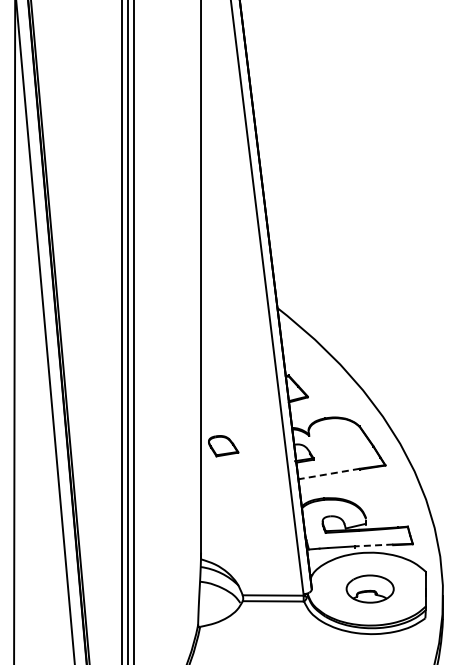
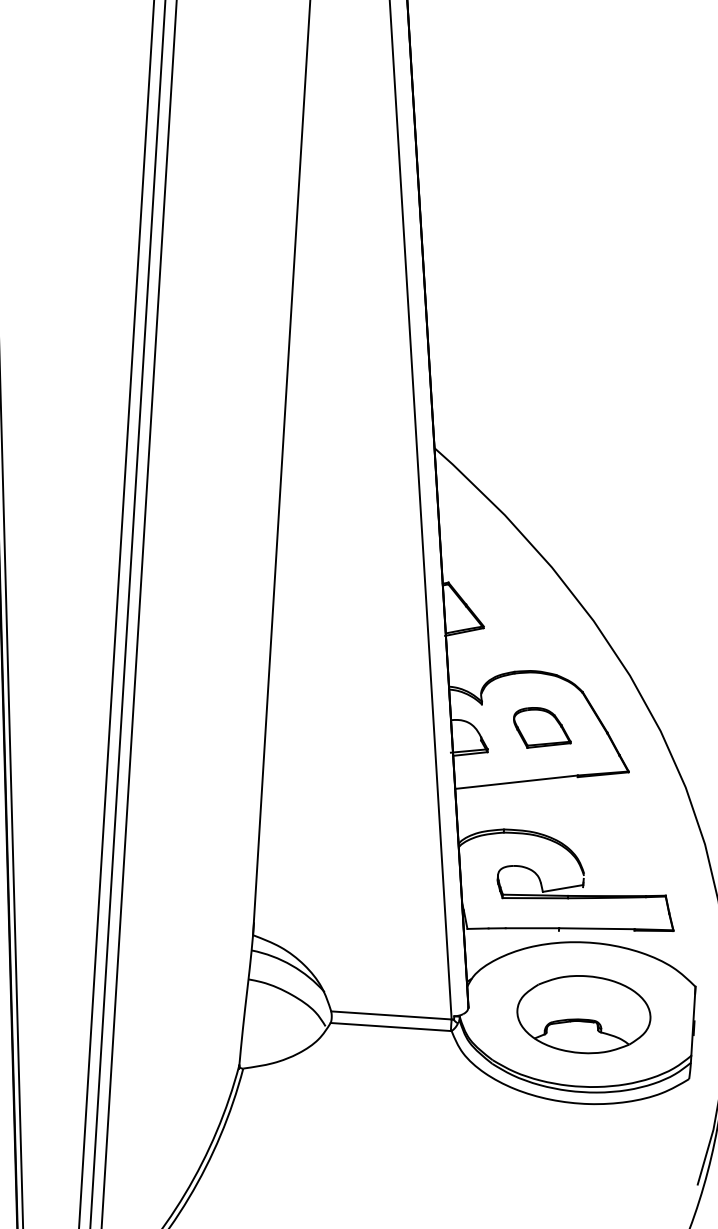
part: (223, 446) -> (542, 729), moved
line: (328, 474) -> (515, 783), dashed -> solid
line: (373, 545) -> (595, 928), dashed -> solid
part: (369, 588) -> (582, 1013), size x1.43

